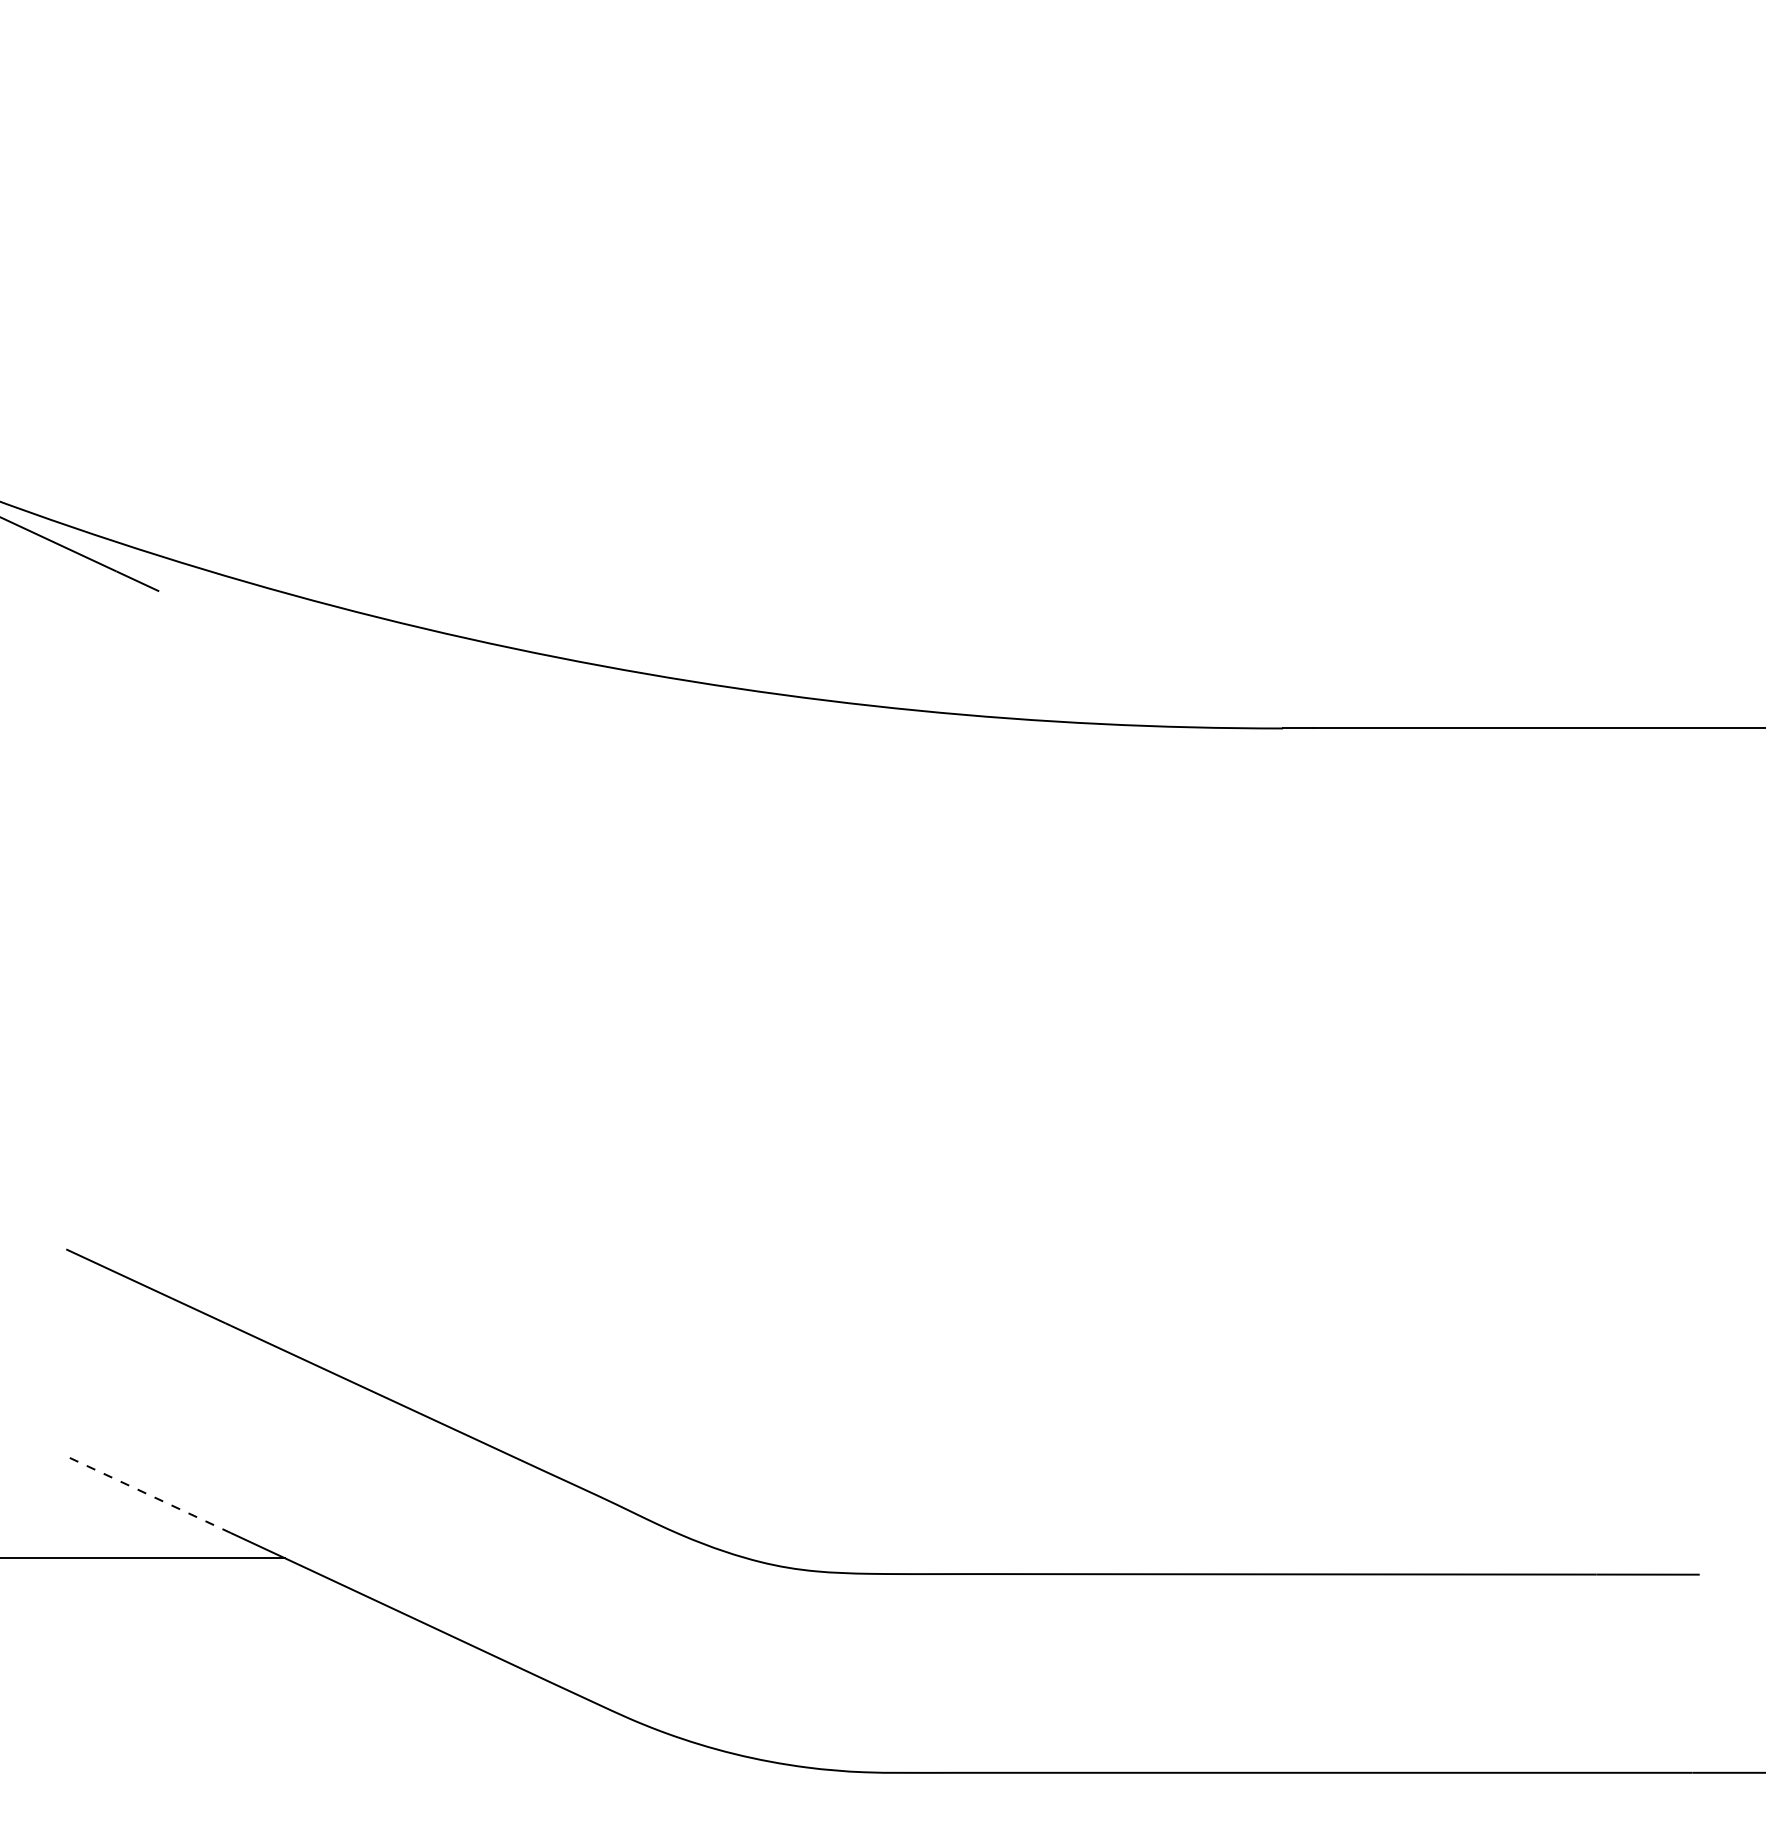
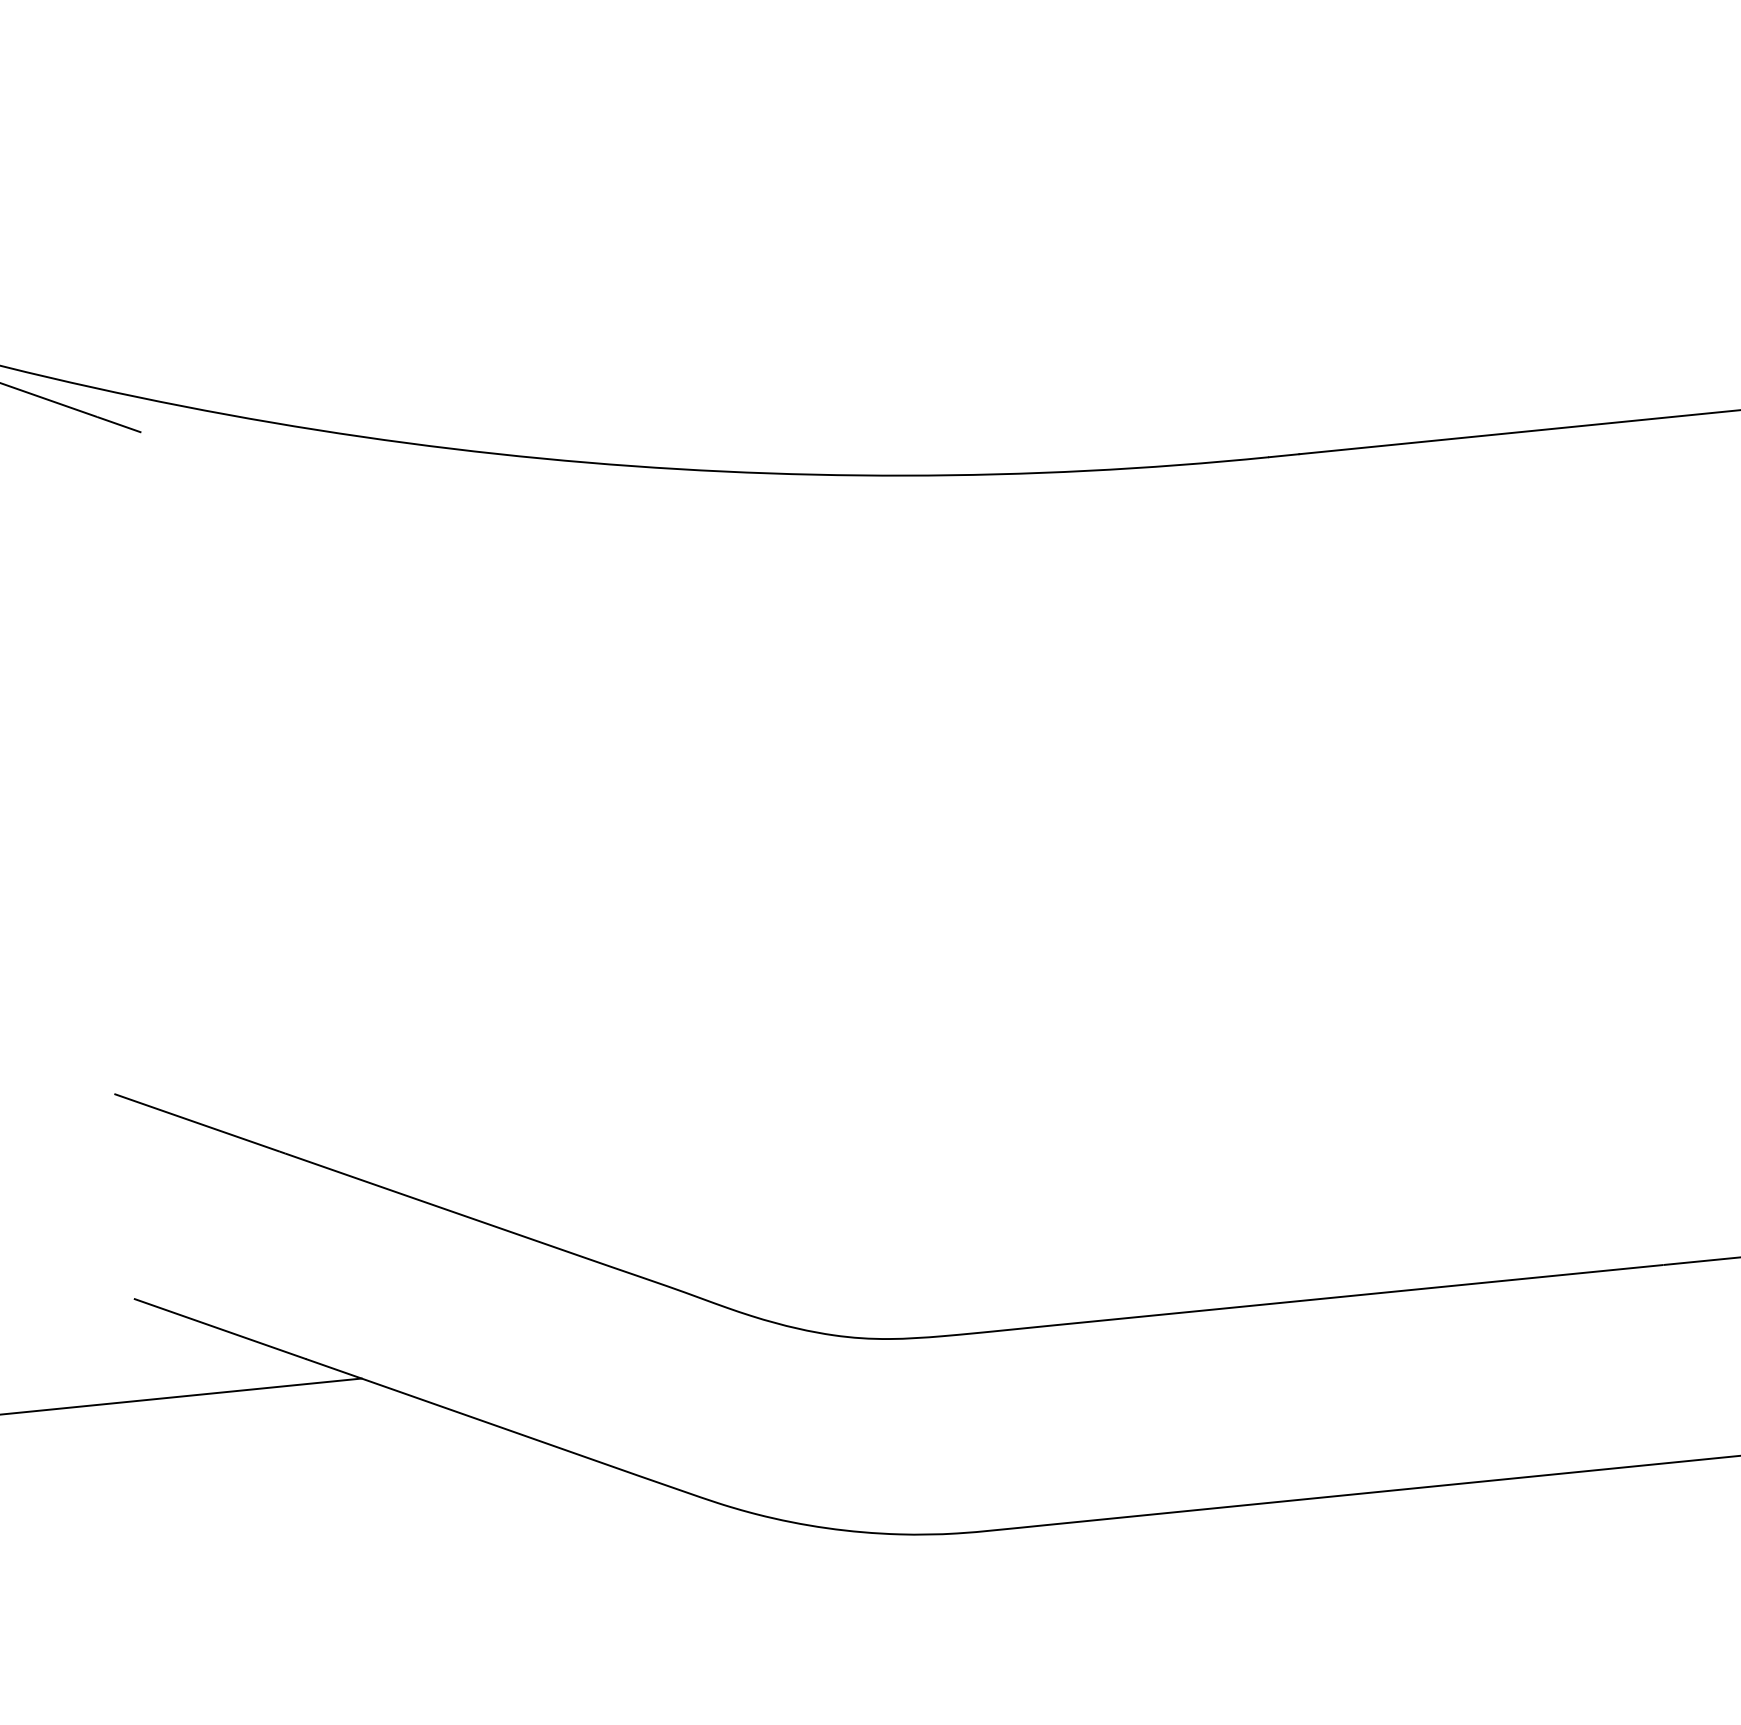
line: (148, 1494) -> (220, 1328), dashed -> solid

